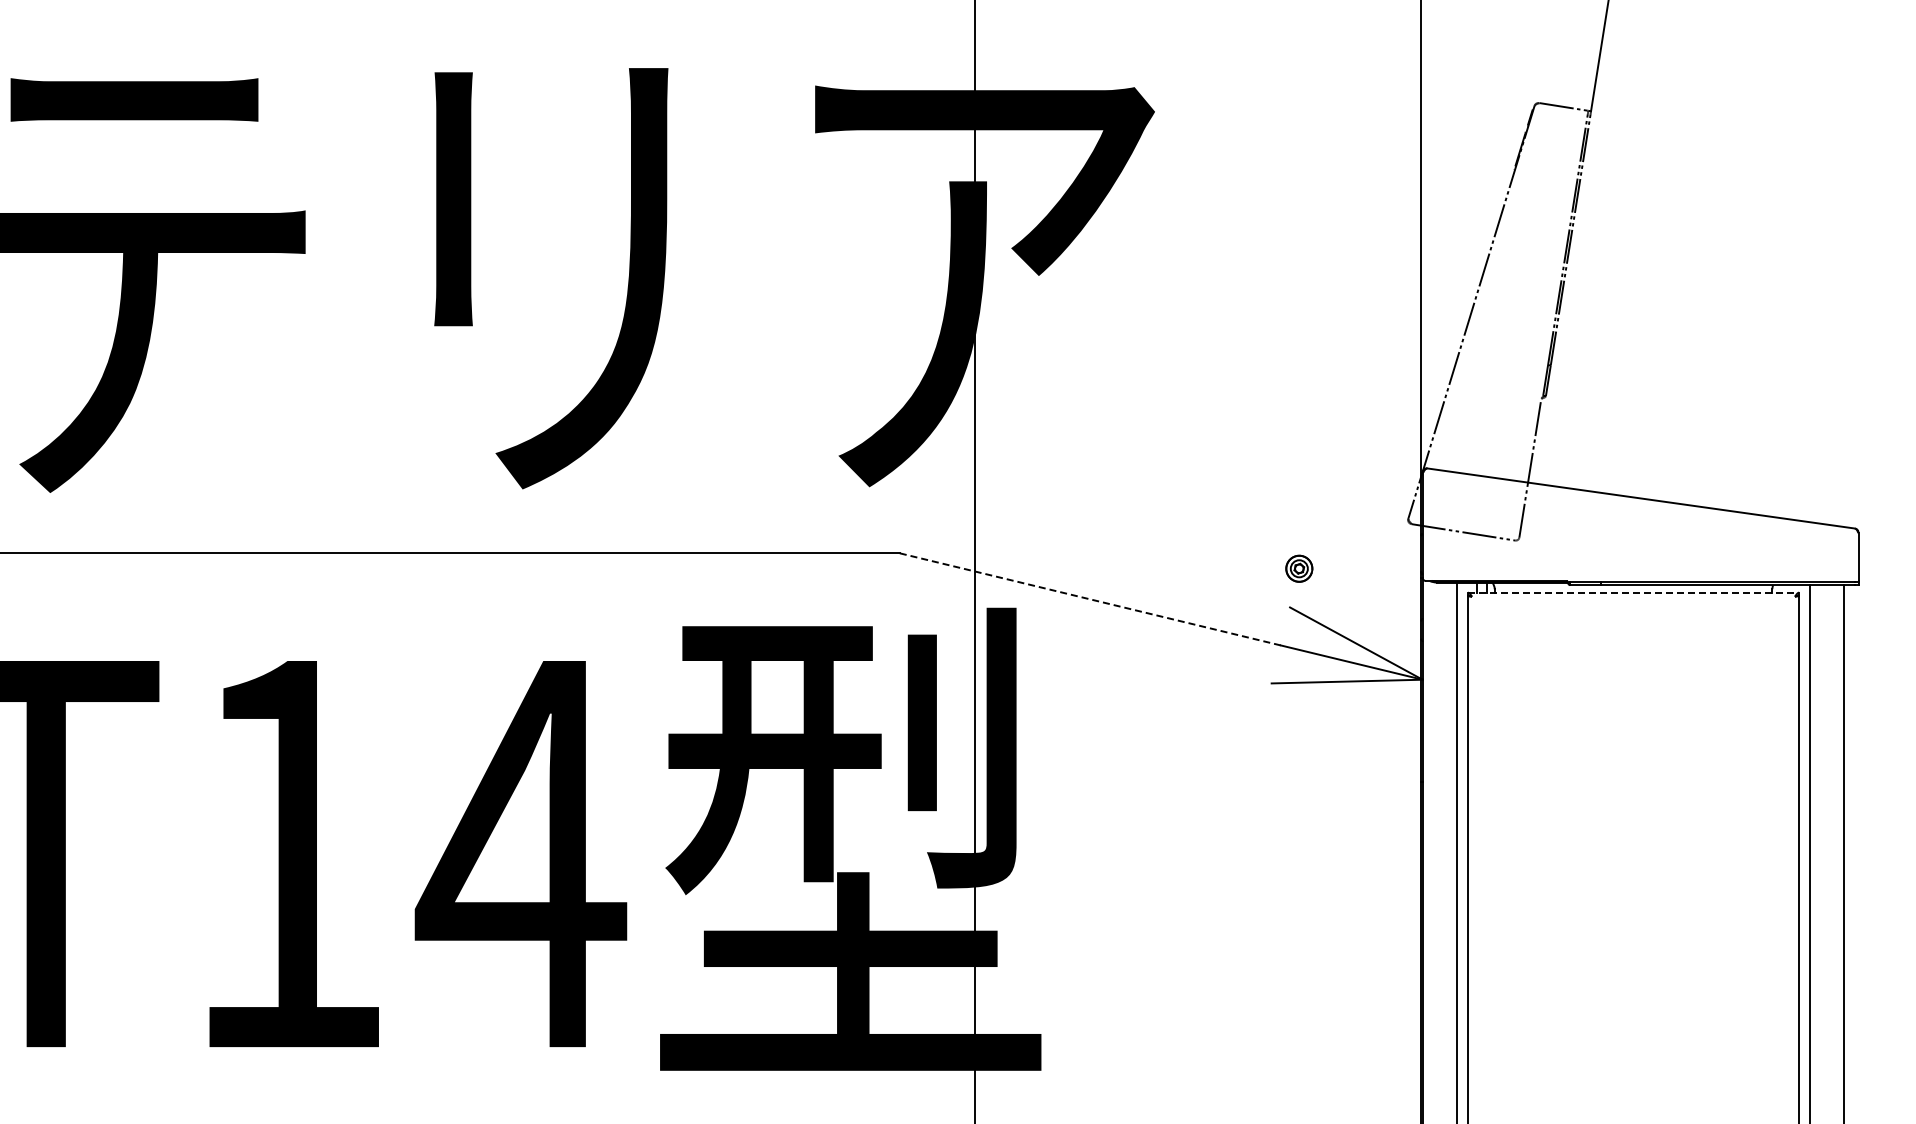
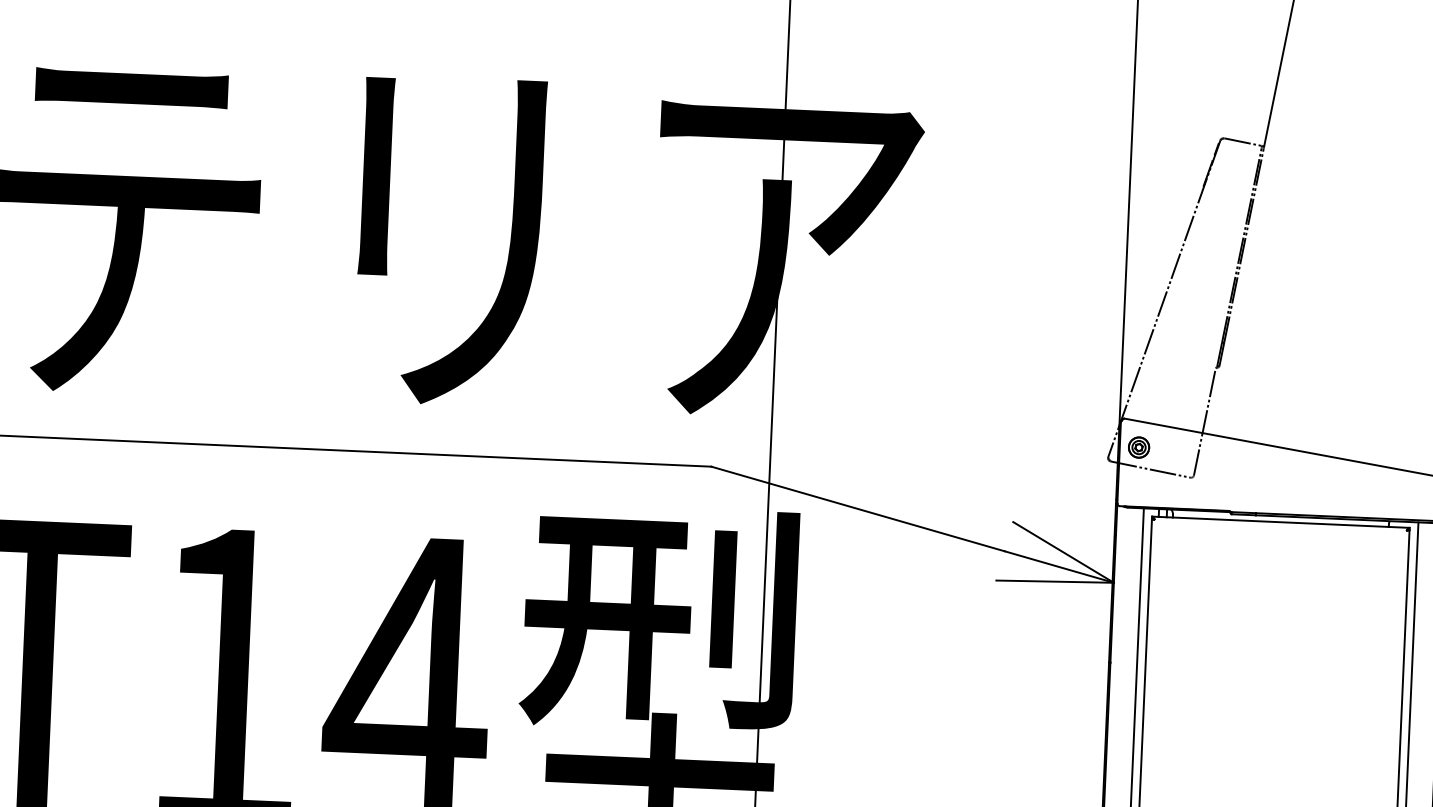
part: (1299, 568) -> (1139, 447), moved
line: (1633, 592) -> (1280, 522), dashed -> solid
line: (1089, 599) -> (857, 509), dashed -> solid

